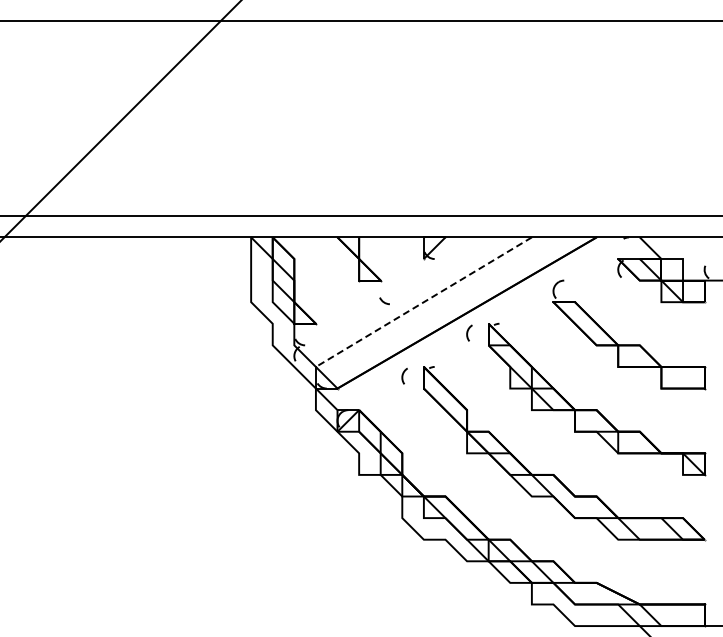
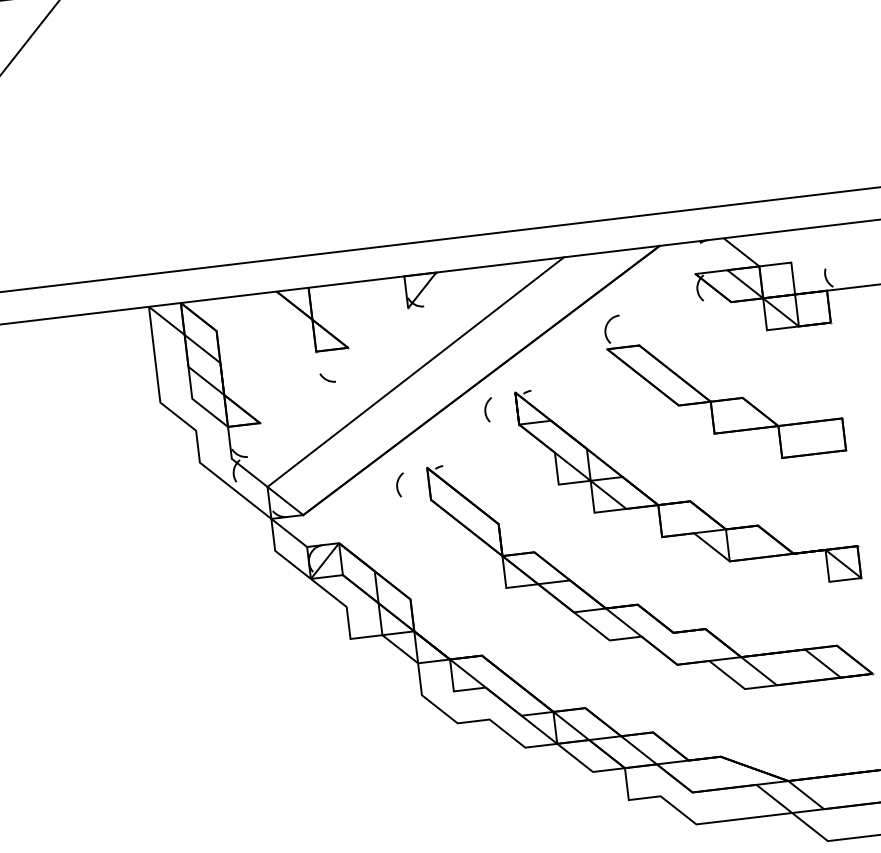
curve: (384, 301) -> (327, 378), moved
line: (423, 302) -> (415, 372), dashed -> solid

